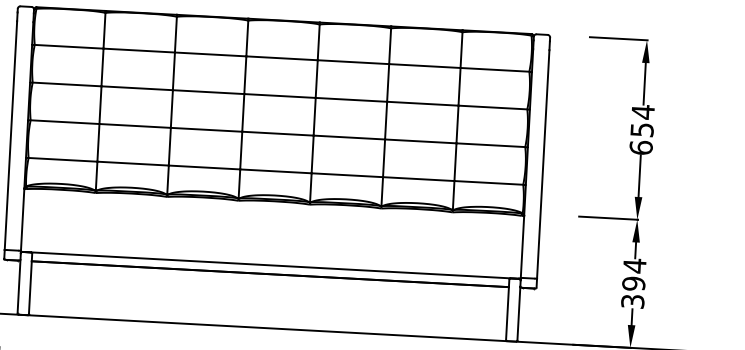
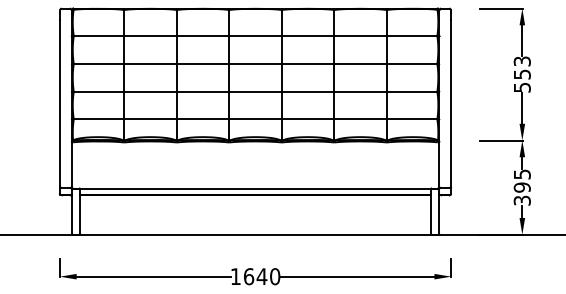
text: (641, 129) -> (521, 74), 654 -> 553
text: (635, 265) -> (522, 174), 394 -> 395

